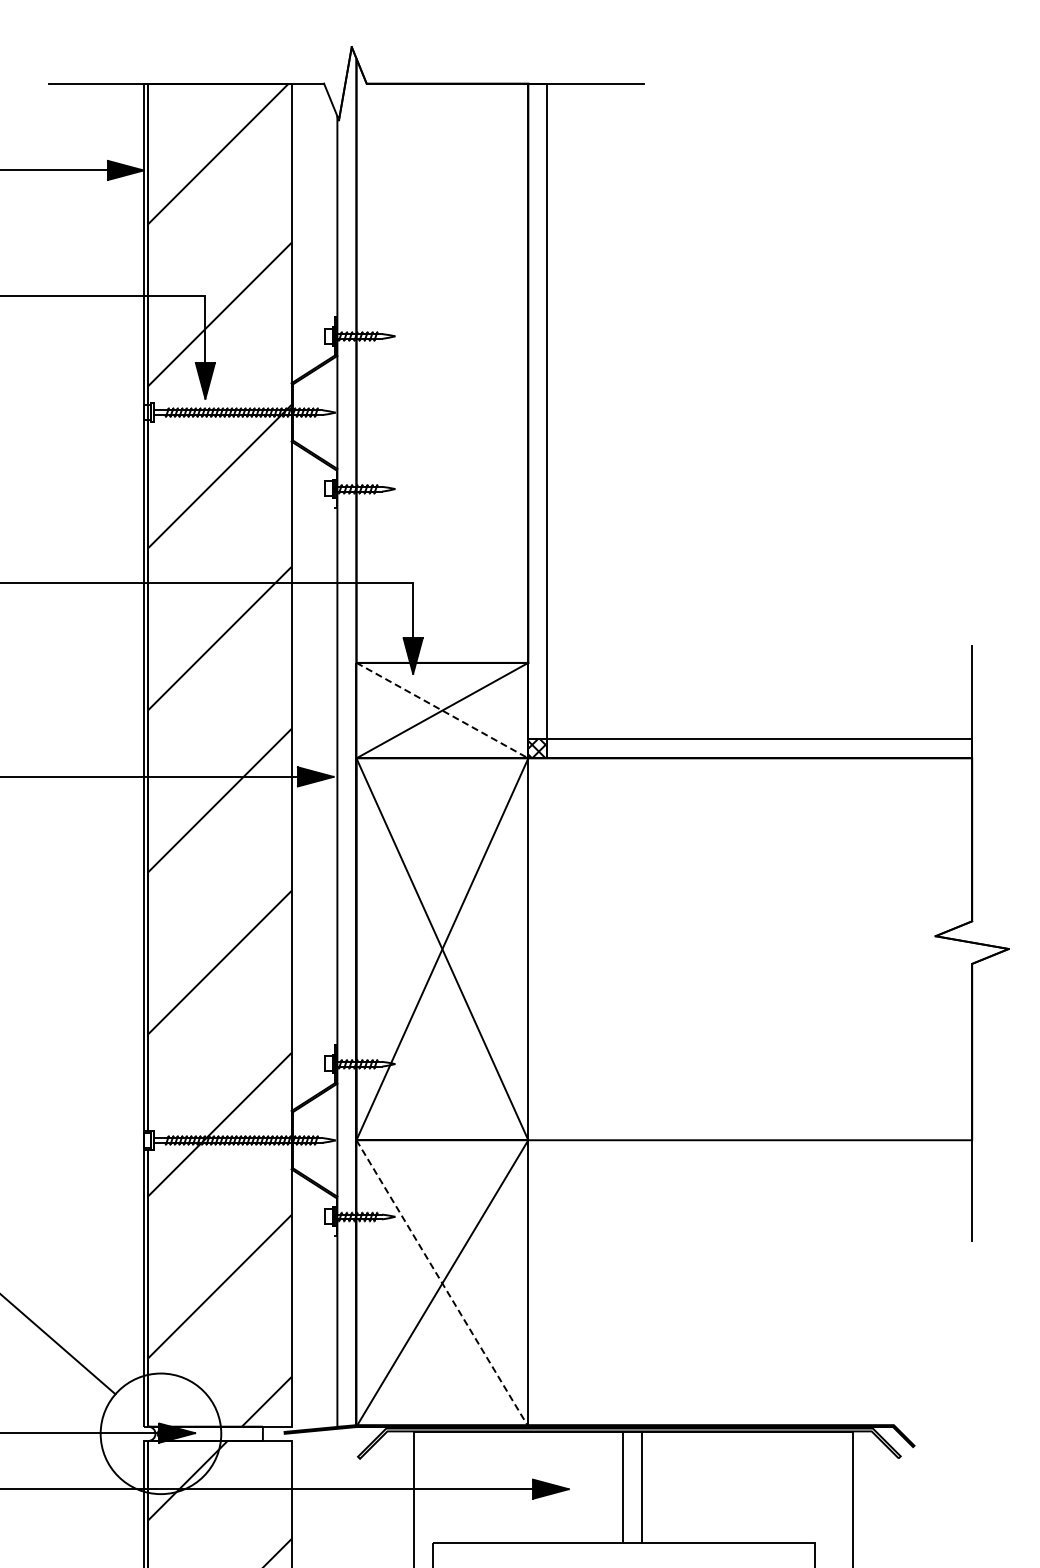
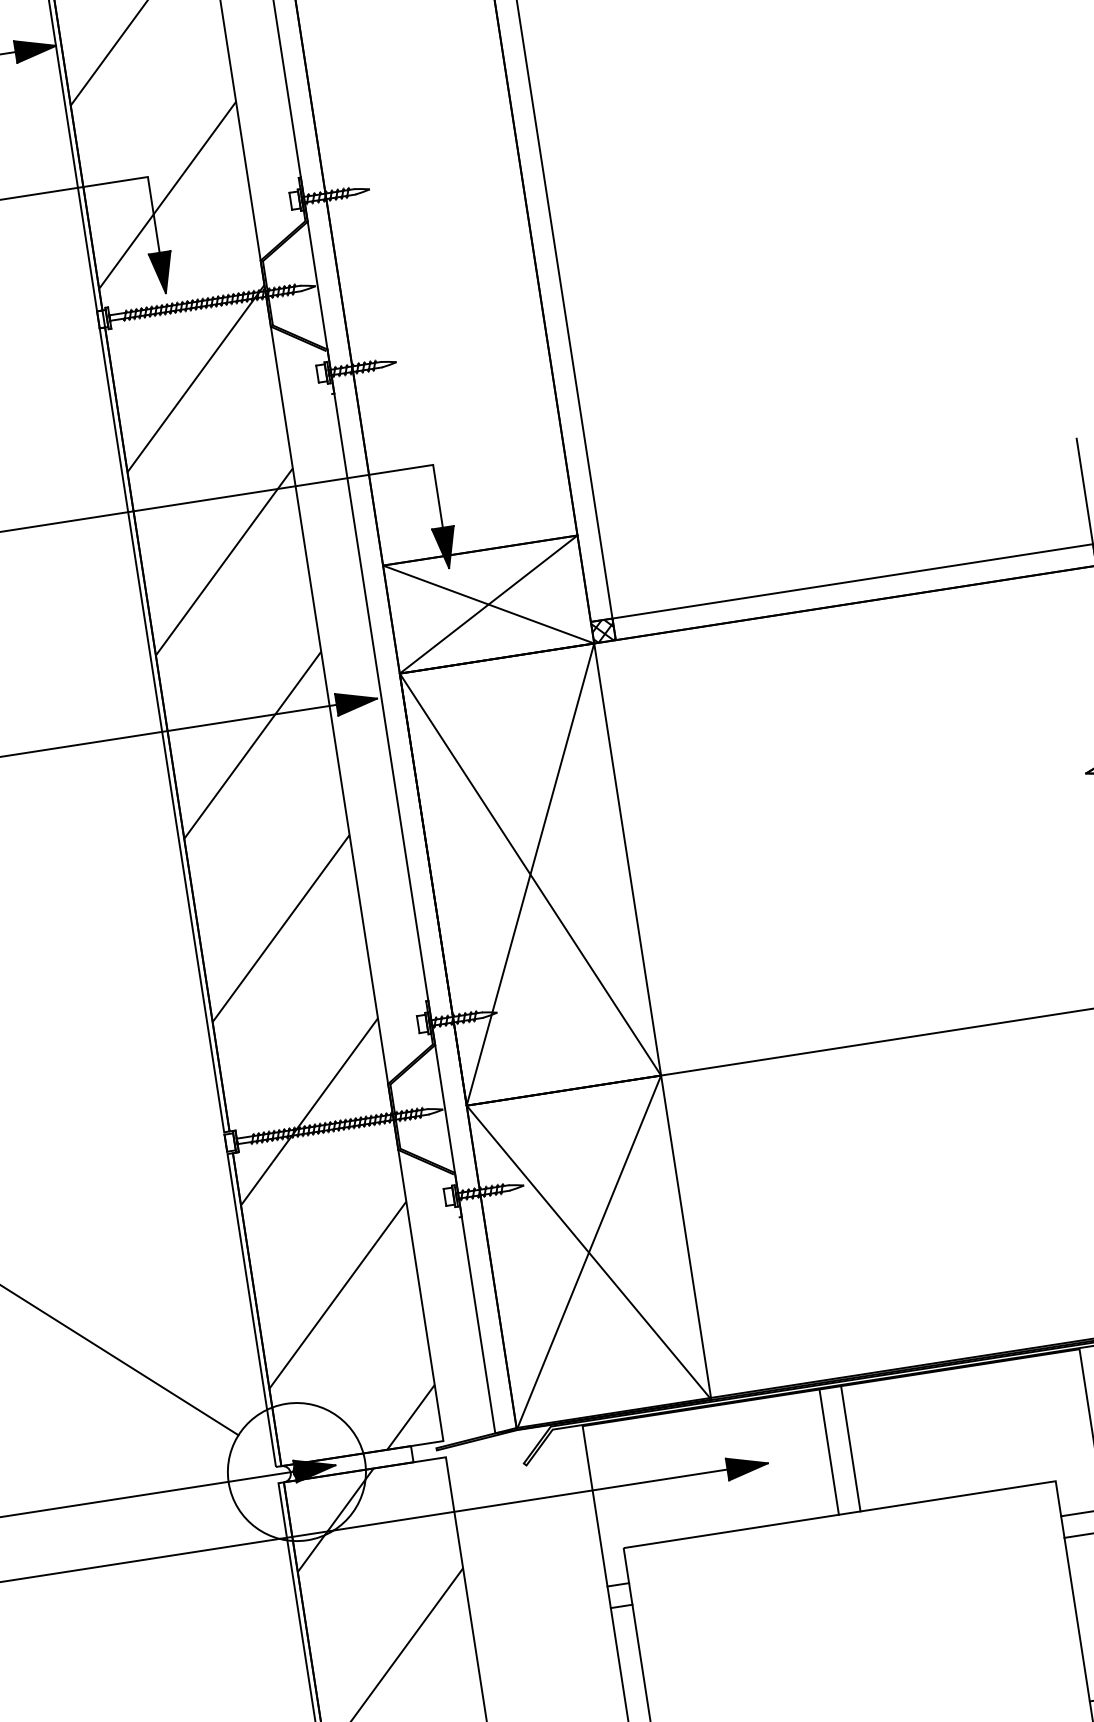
line: (442, 710) -> (488, 604), dashed -> solid
line: (442, 1283) -> (589, 1252), dashed -> solid

